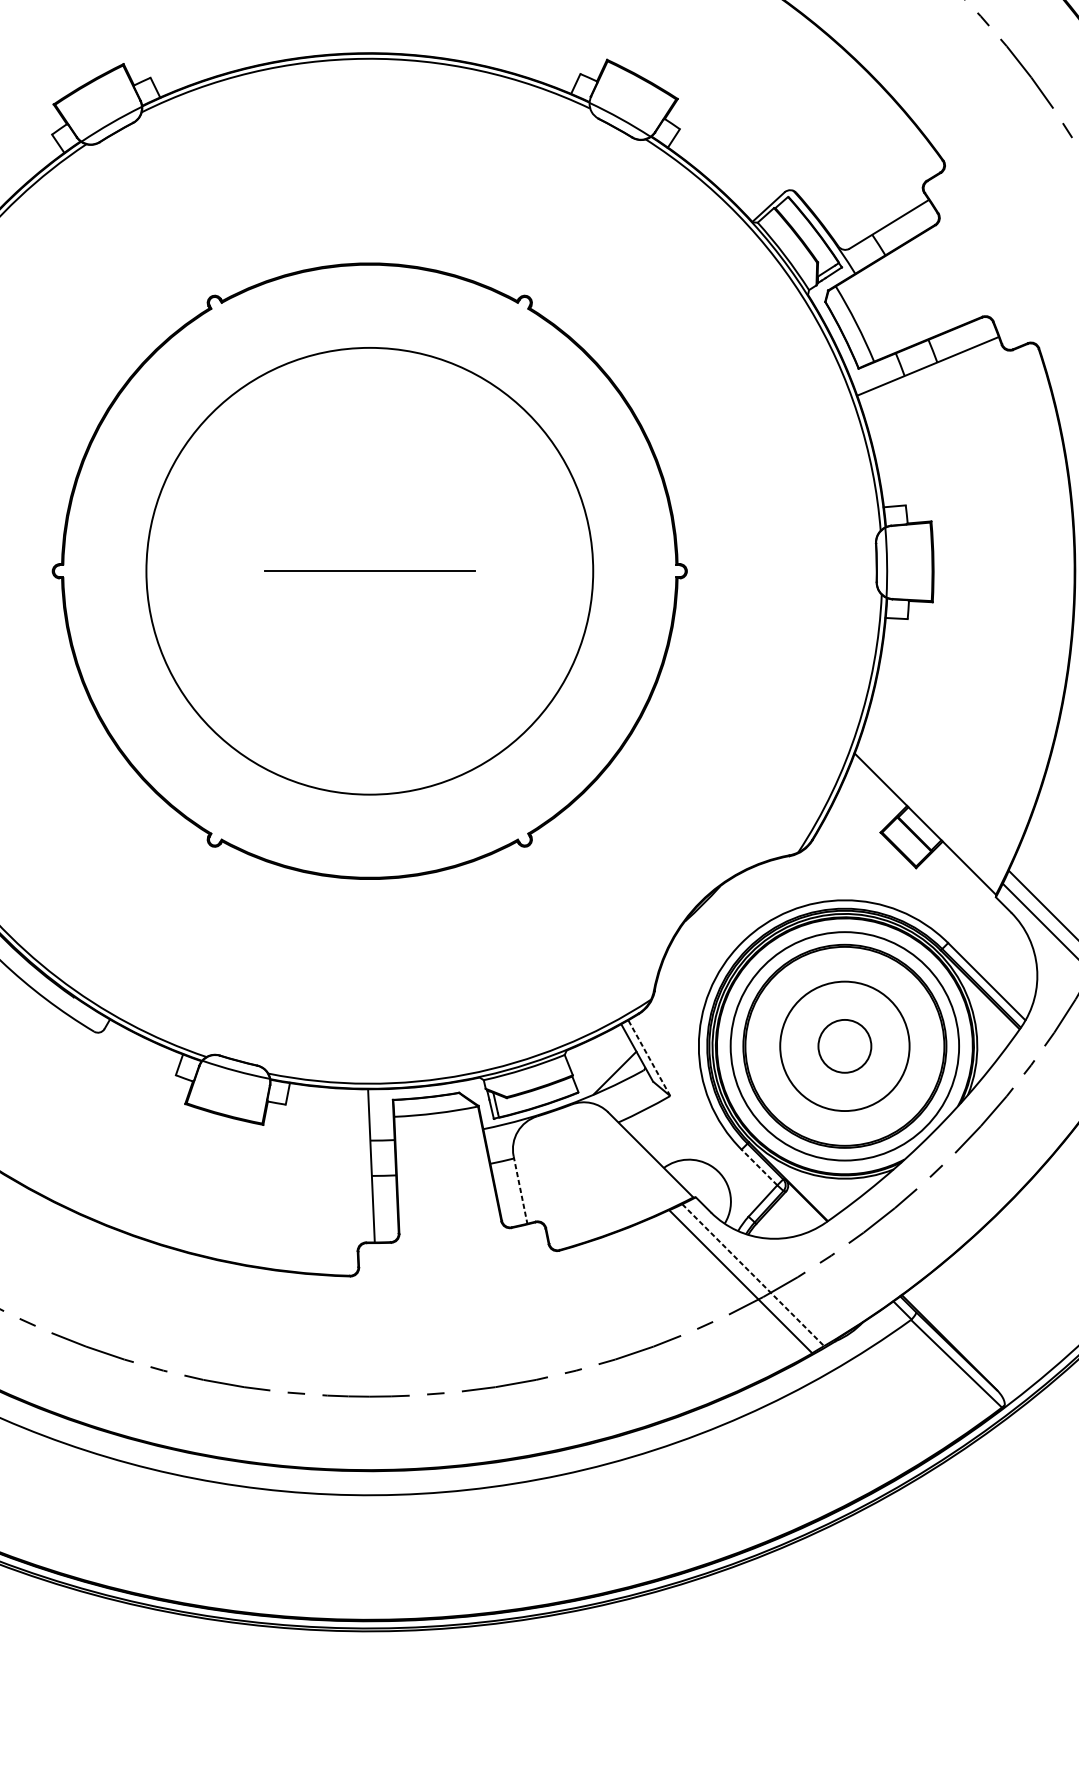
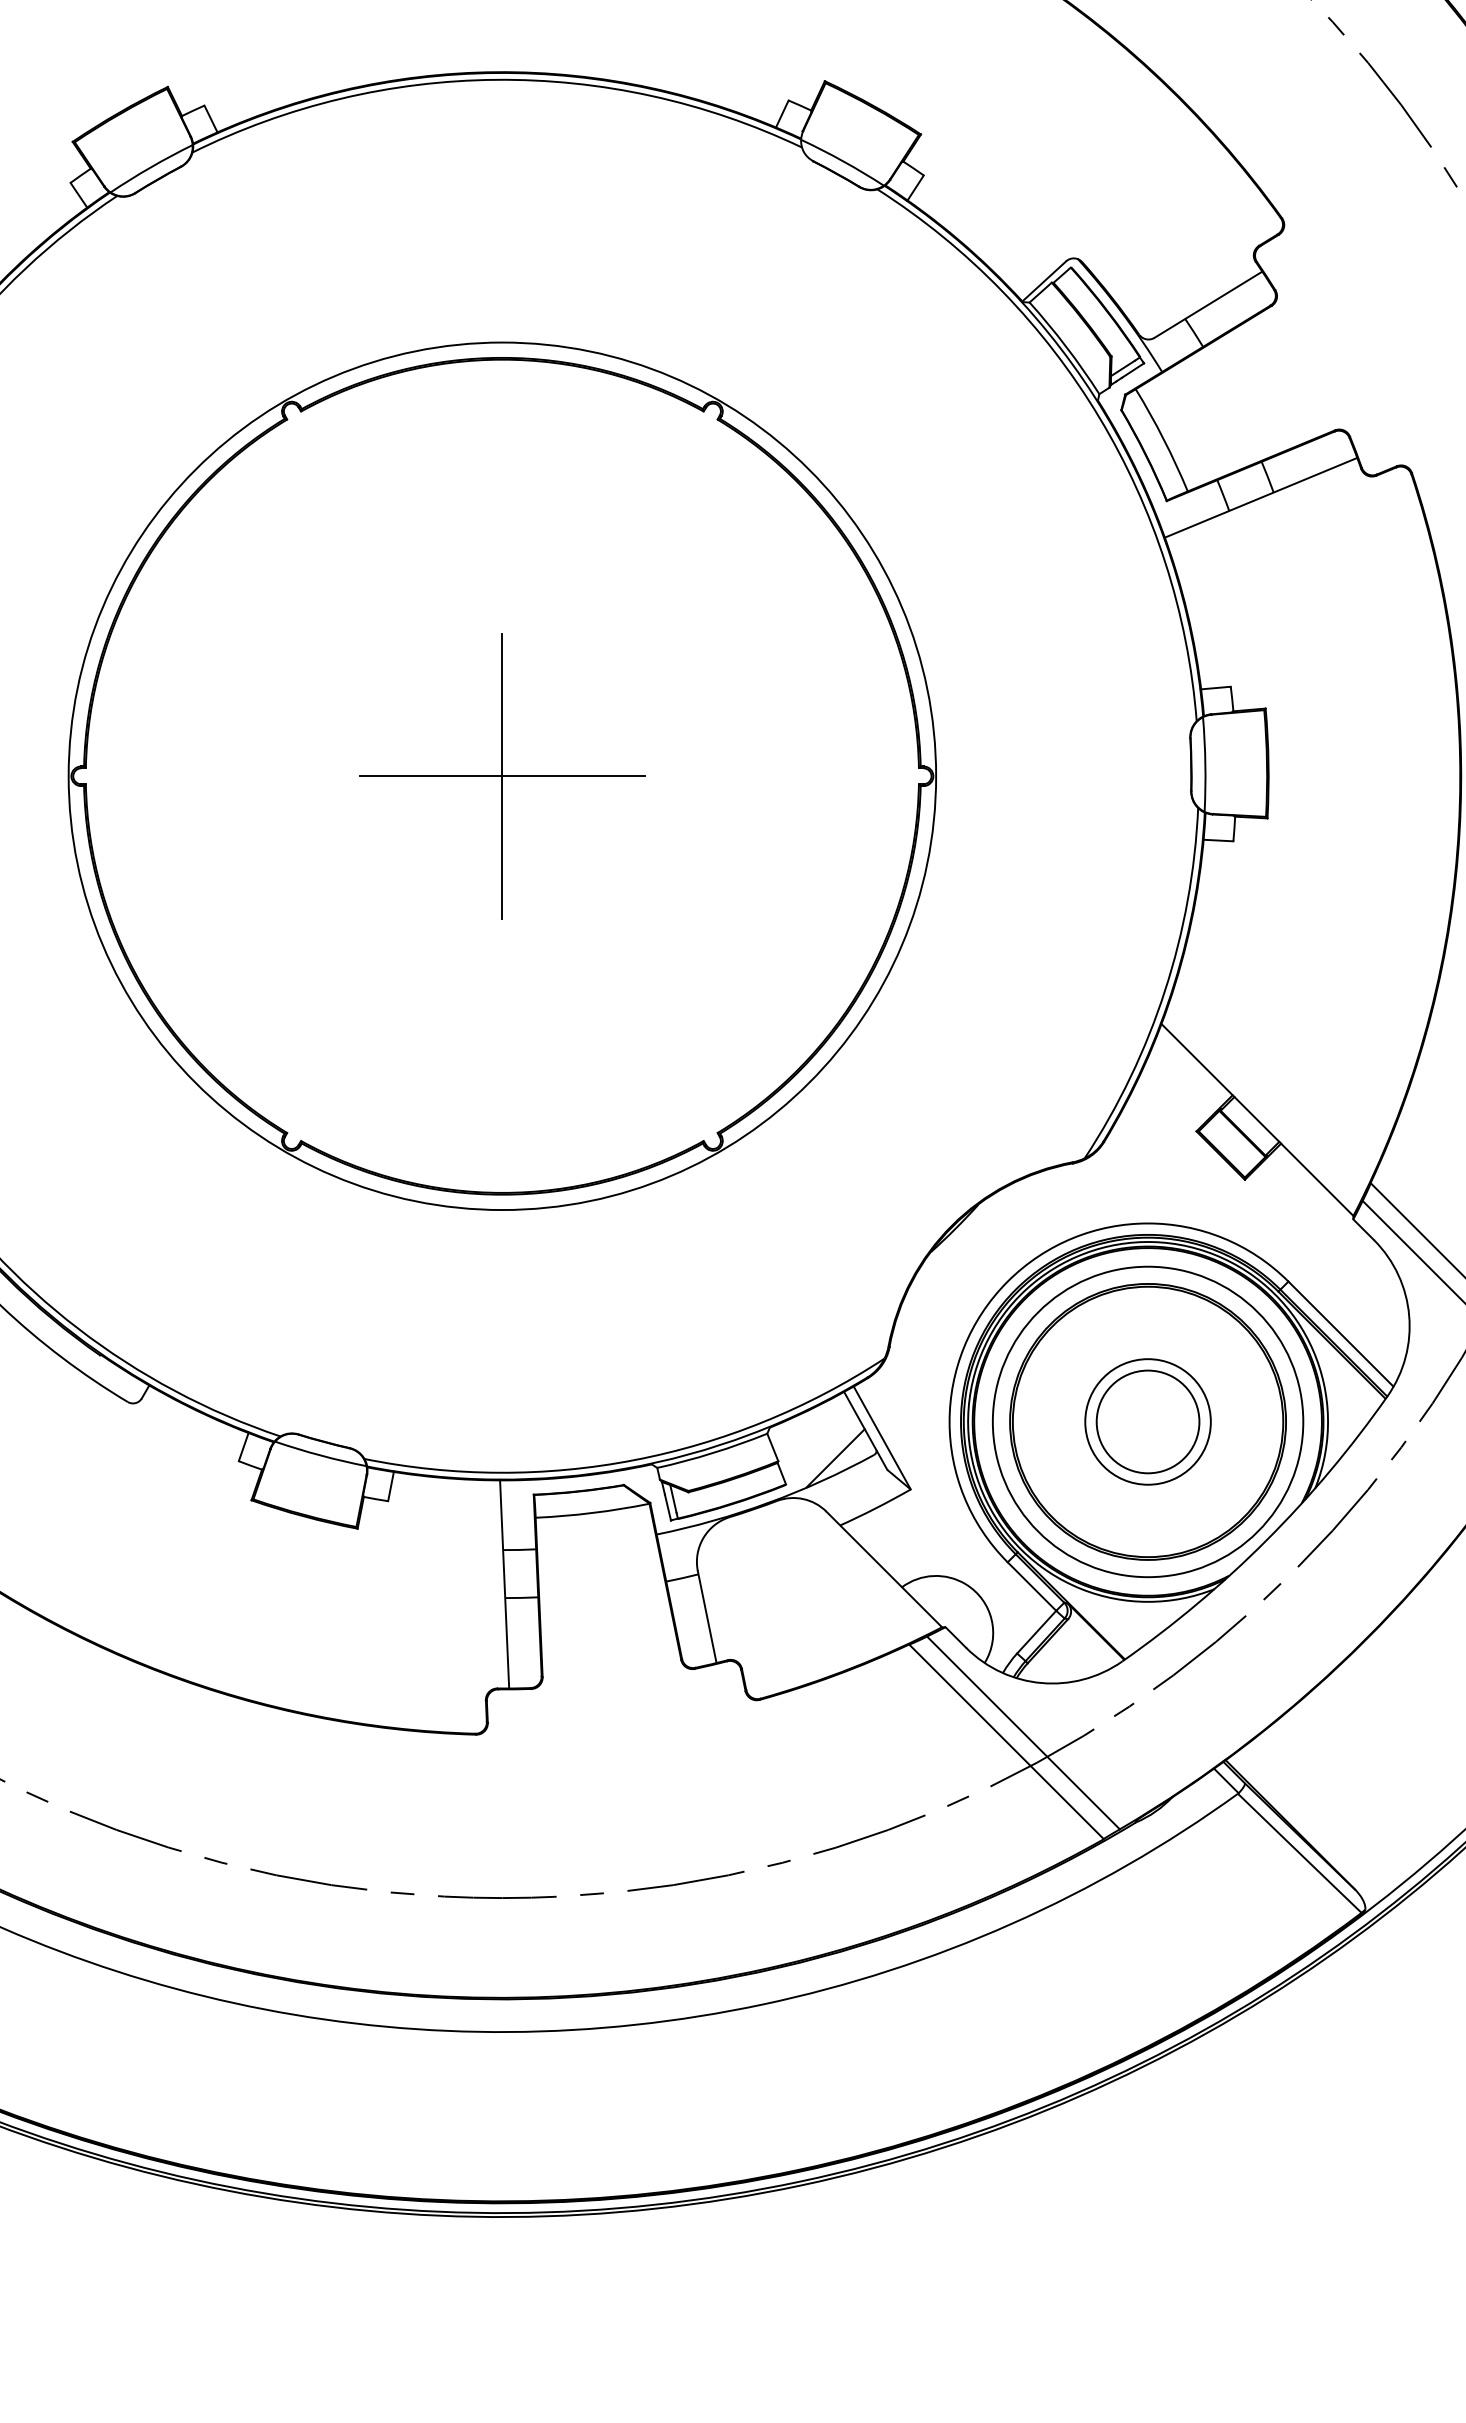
line: (369, 570) -> (502, 775), added
circle: (369, 571) -> (502, 776), size x1.43
circle: (844, 1046) -> (1147, 1421), size x0.71
circle: (844, 1046) -> (1147, 1421), size x1.43
line: (649, 1057) -> (882, 1437), dashed -> solid
line: (759, 1167) -> (1031, 1586), dashed -> solid
line: (520, 1190) -> (707, 1617), dashed -> solid
line: (753, 1275) -> (1023, 1733), dashed -> solid

